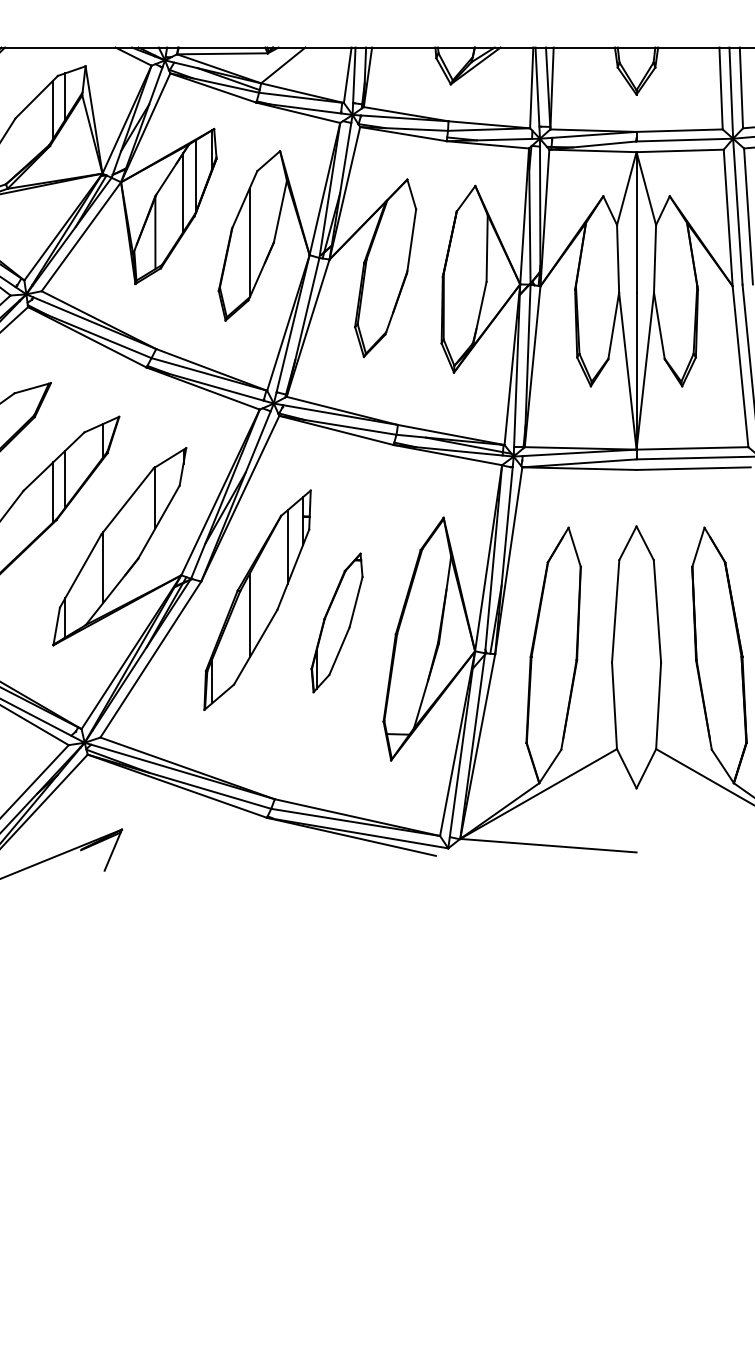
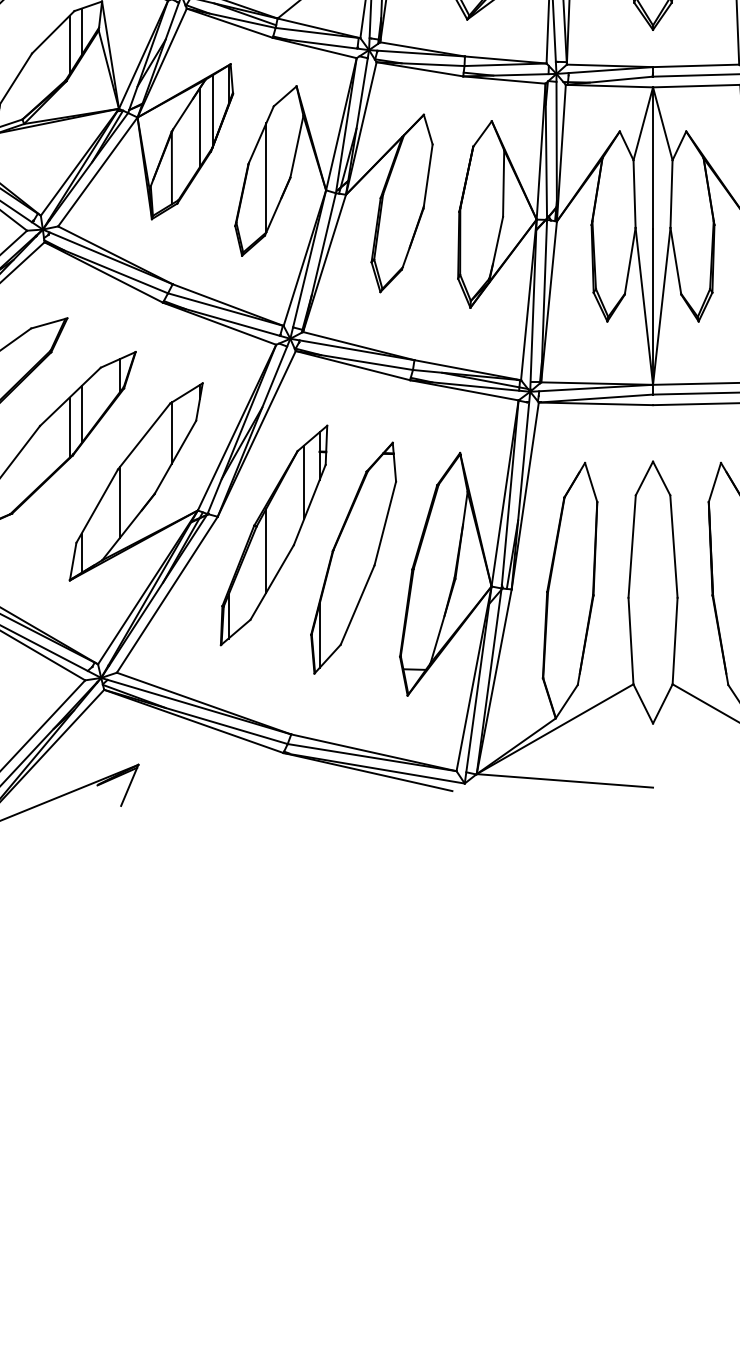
part: (336, 622) -> (352, 557), size x1.67

